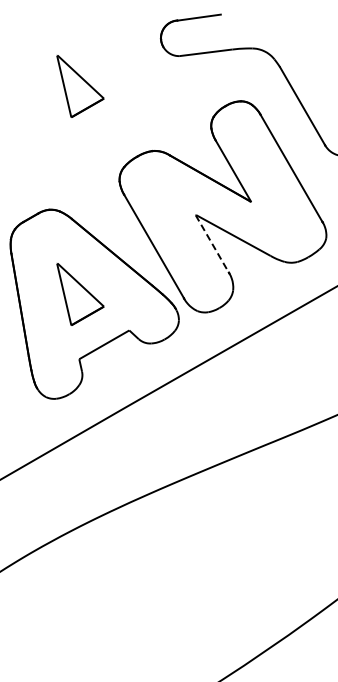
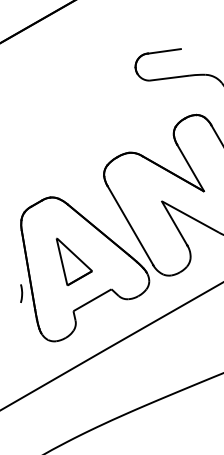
part: (80, 86) -> (74, 103), removed
line: (212, 243) -> (174, 223), dashed -> solid
line: (11, 336) -> (21, 293), added

